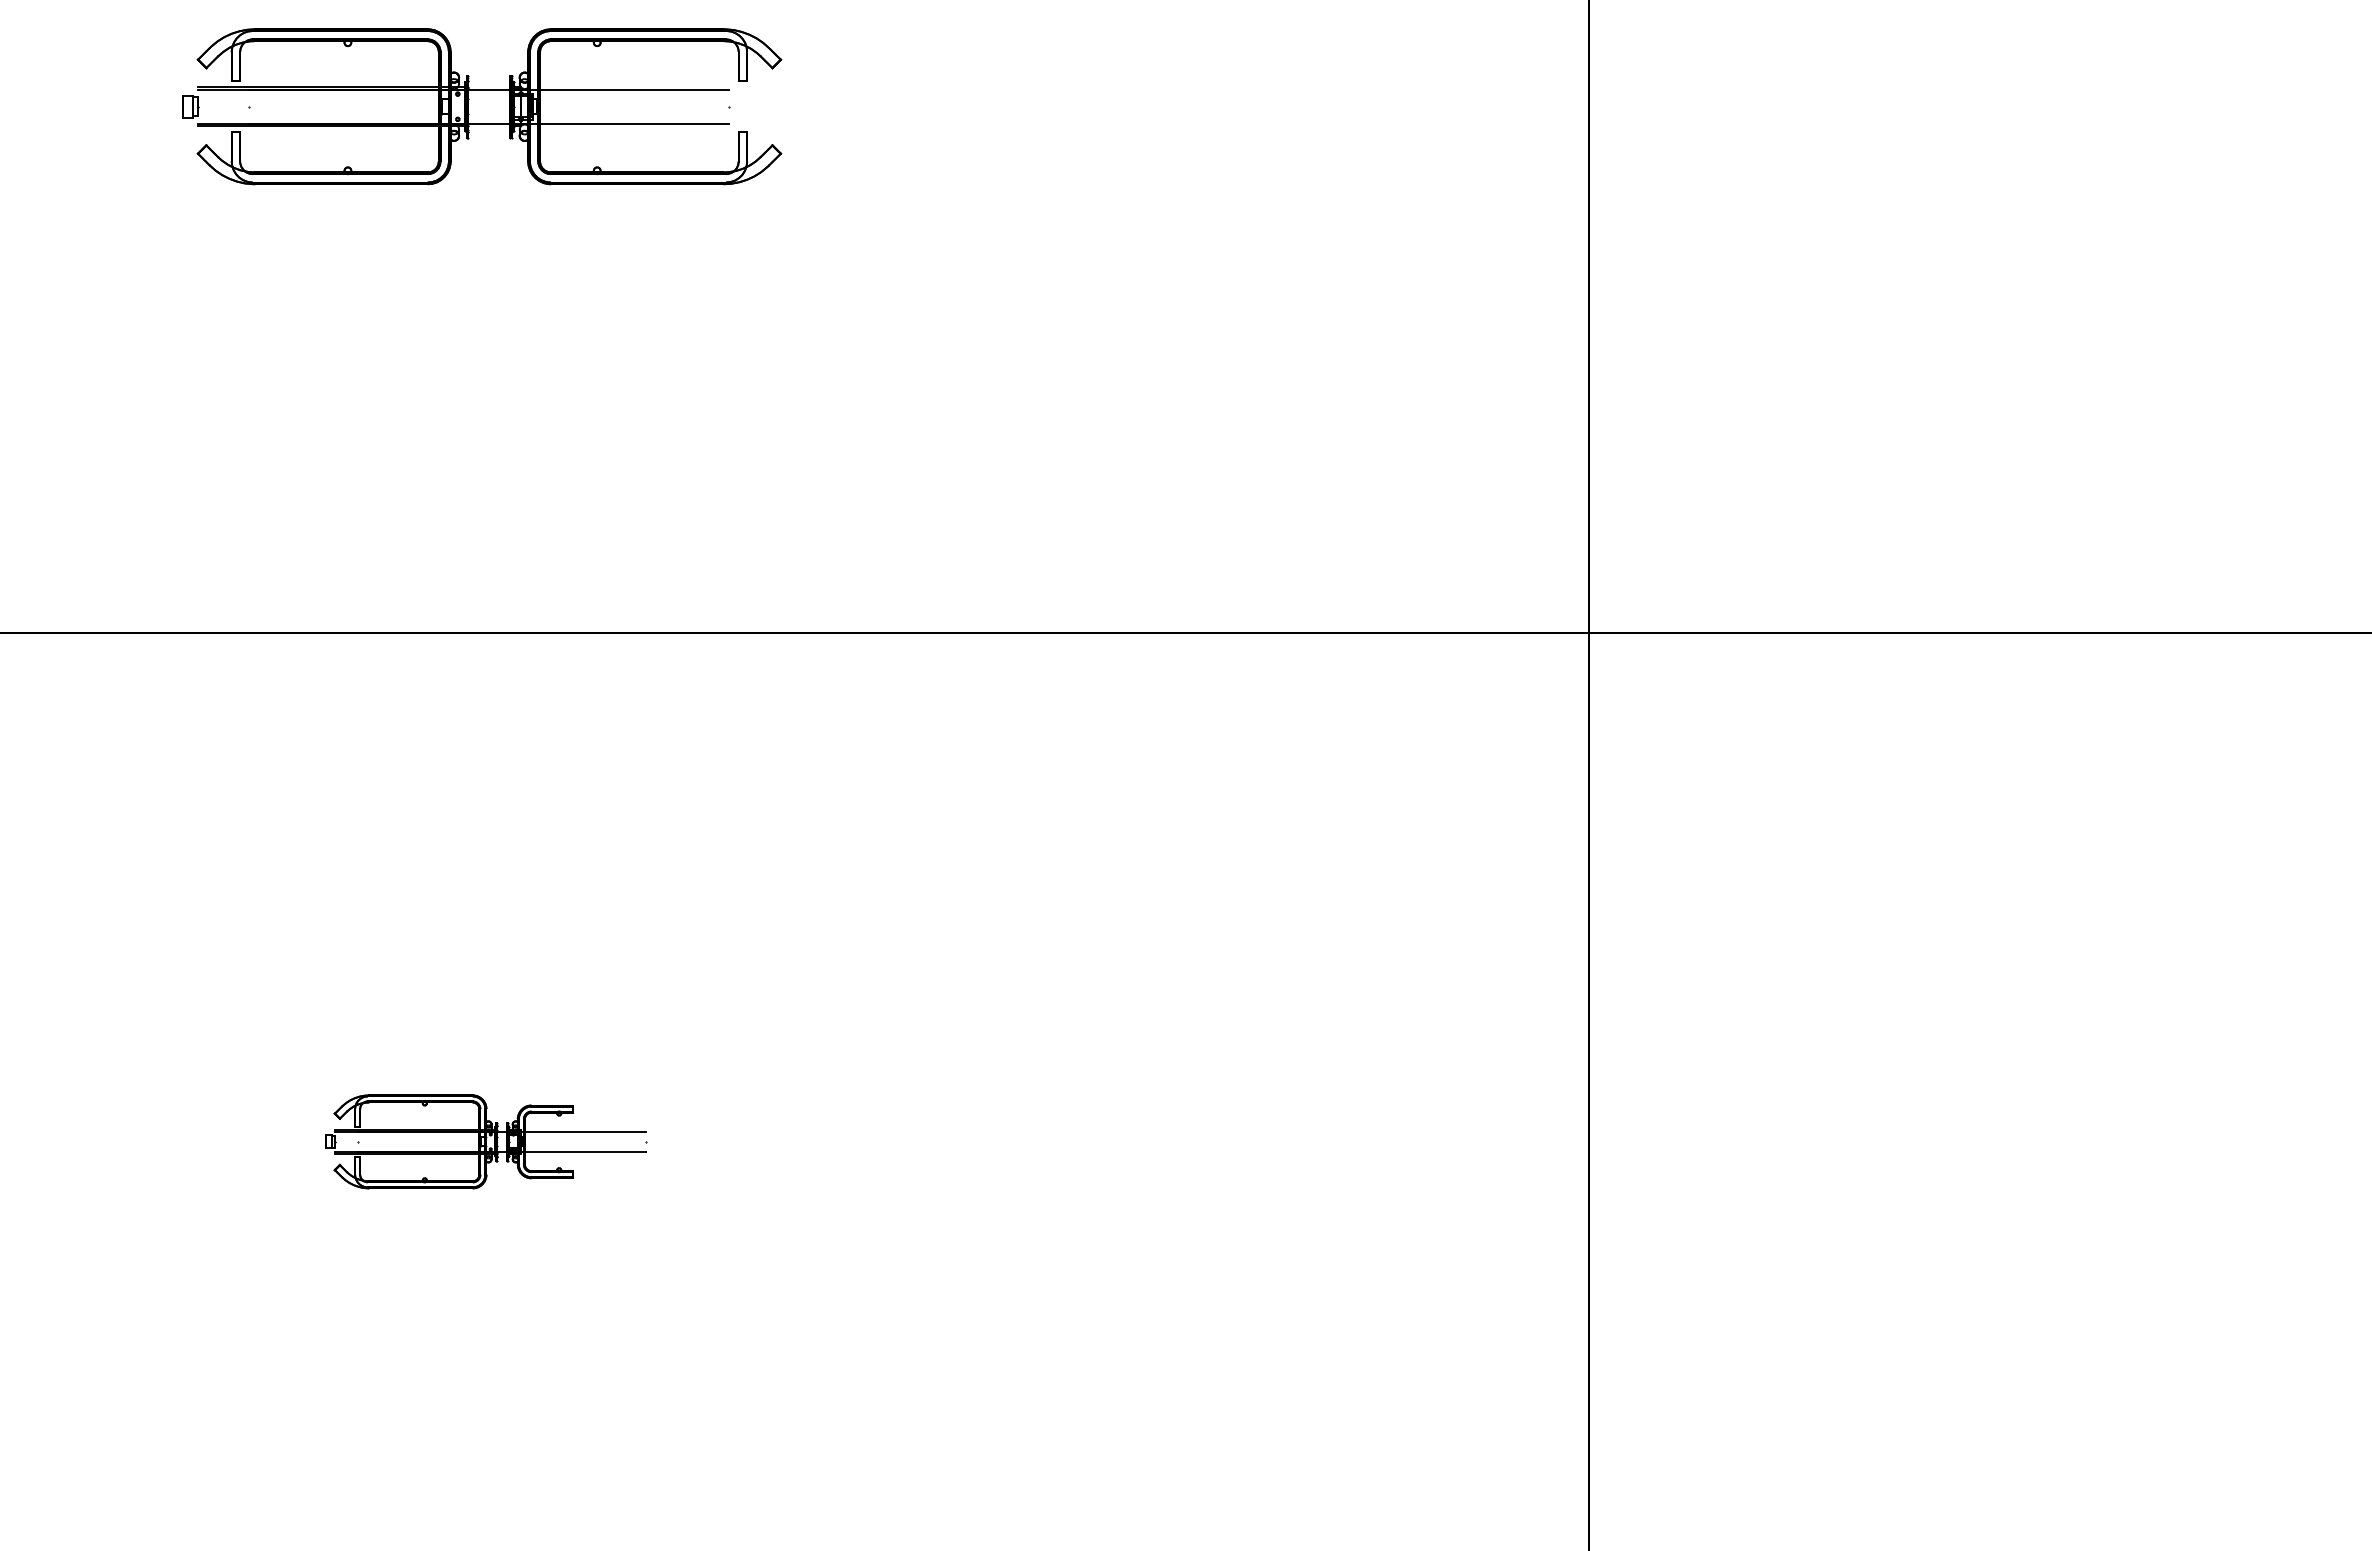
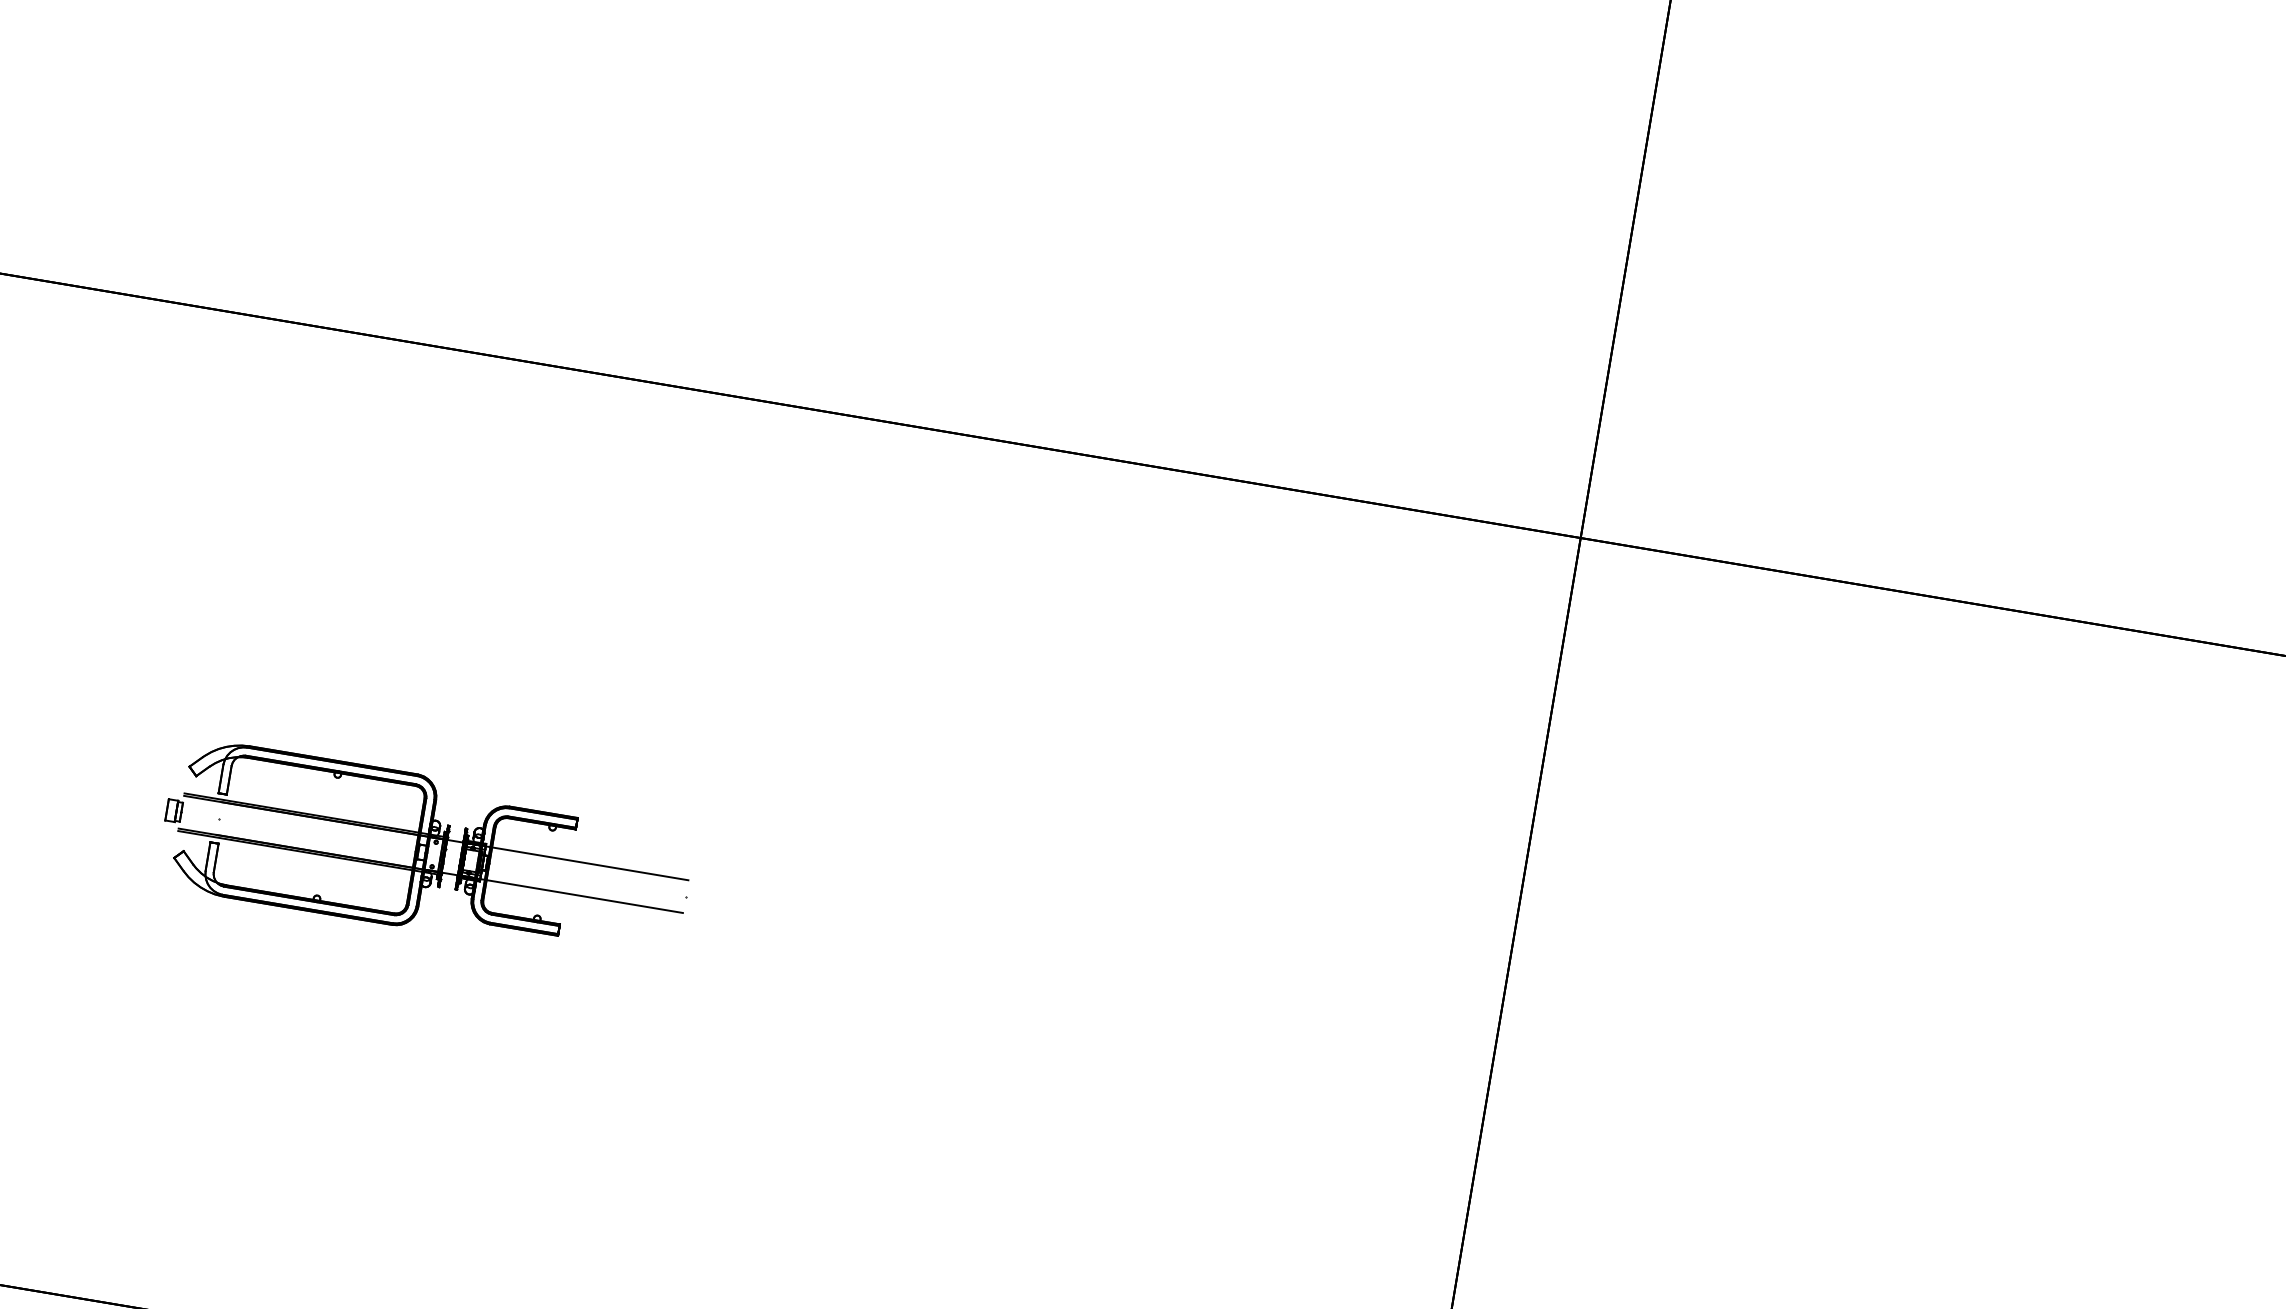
part: (486, 1141) -> (427, 853), size x1.67

